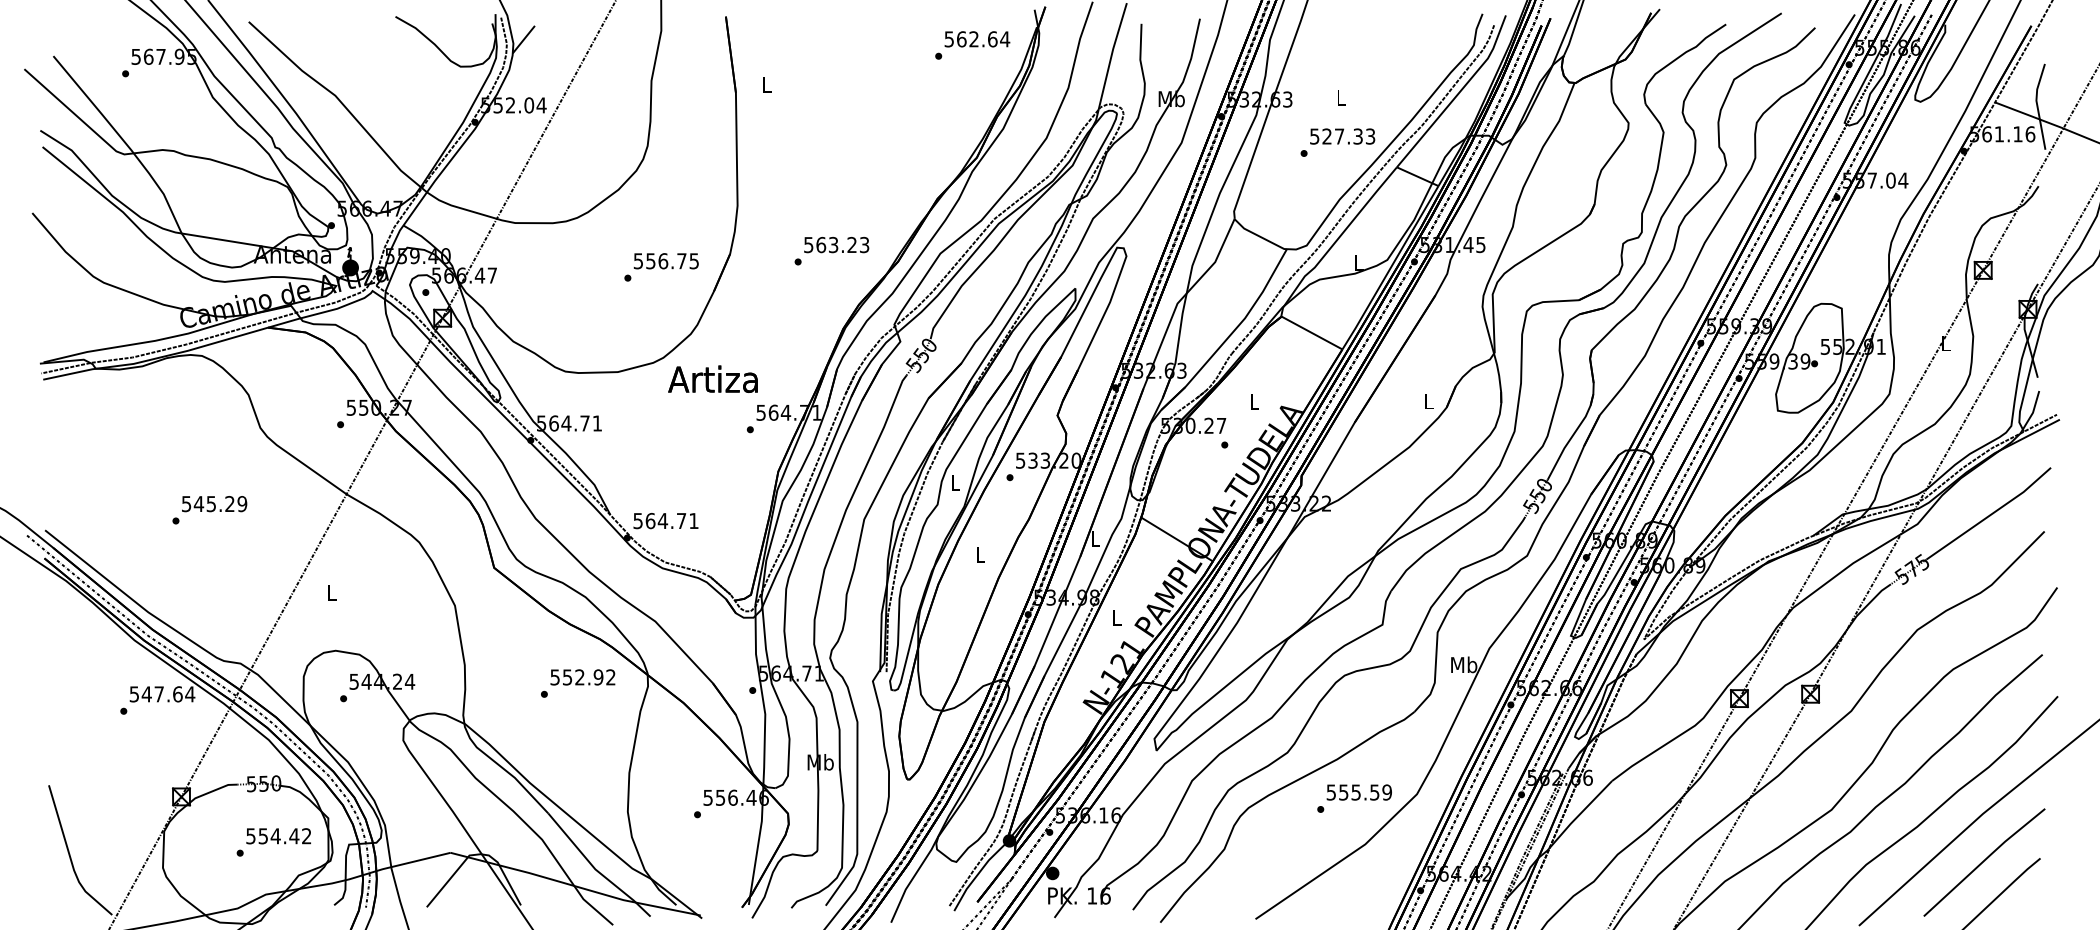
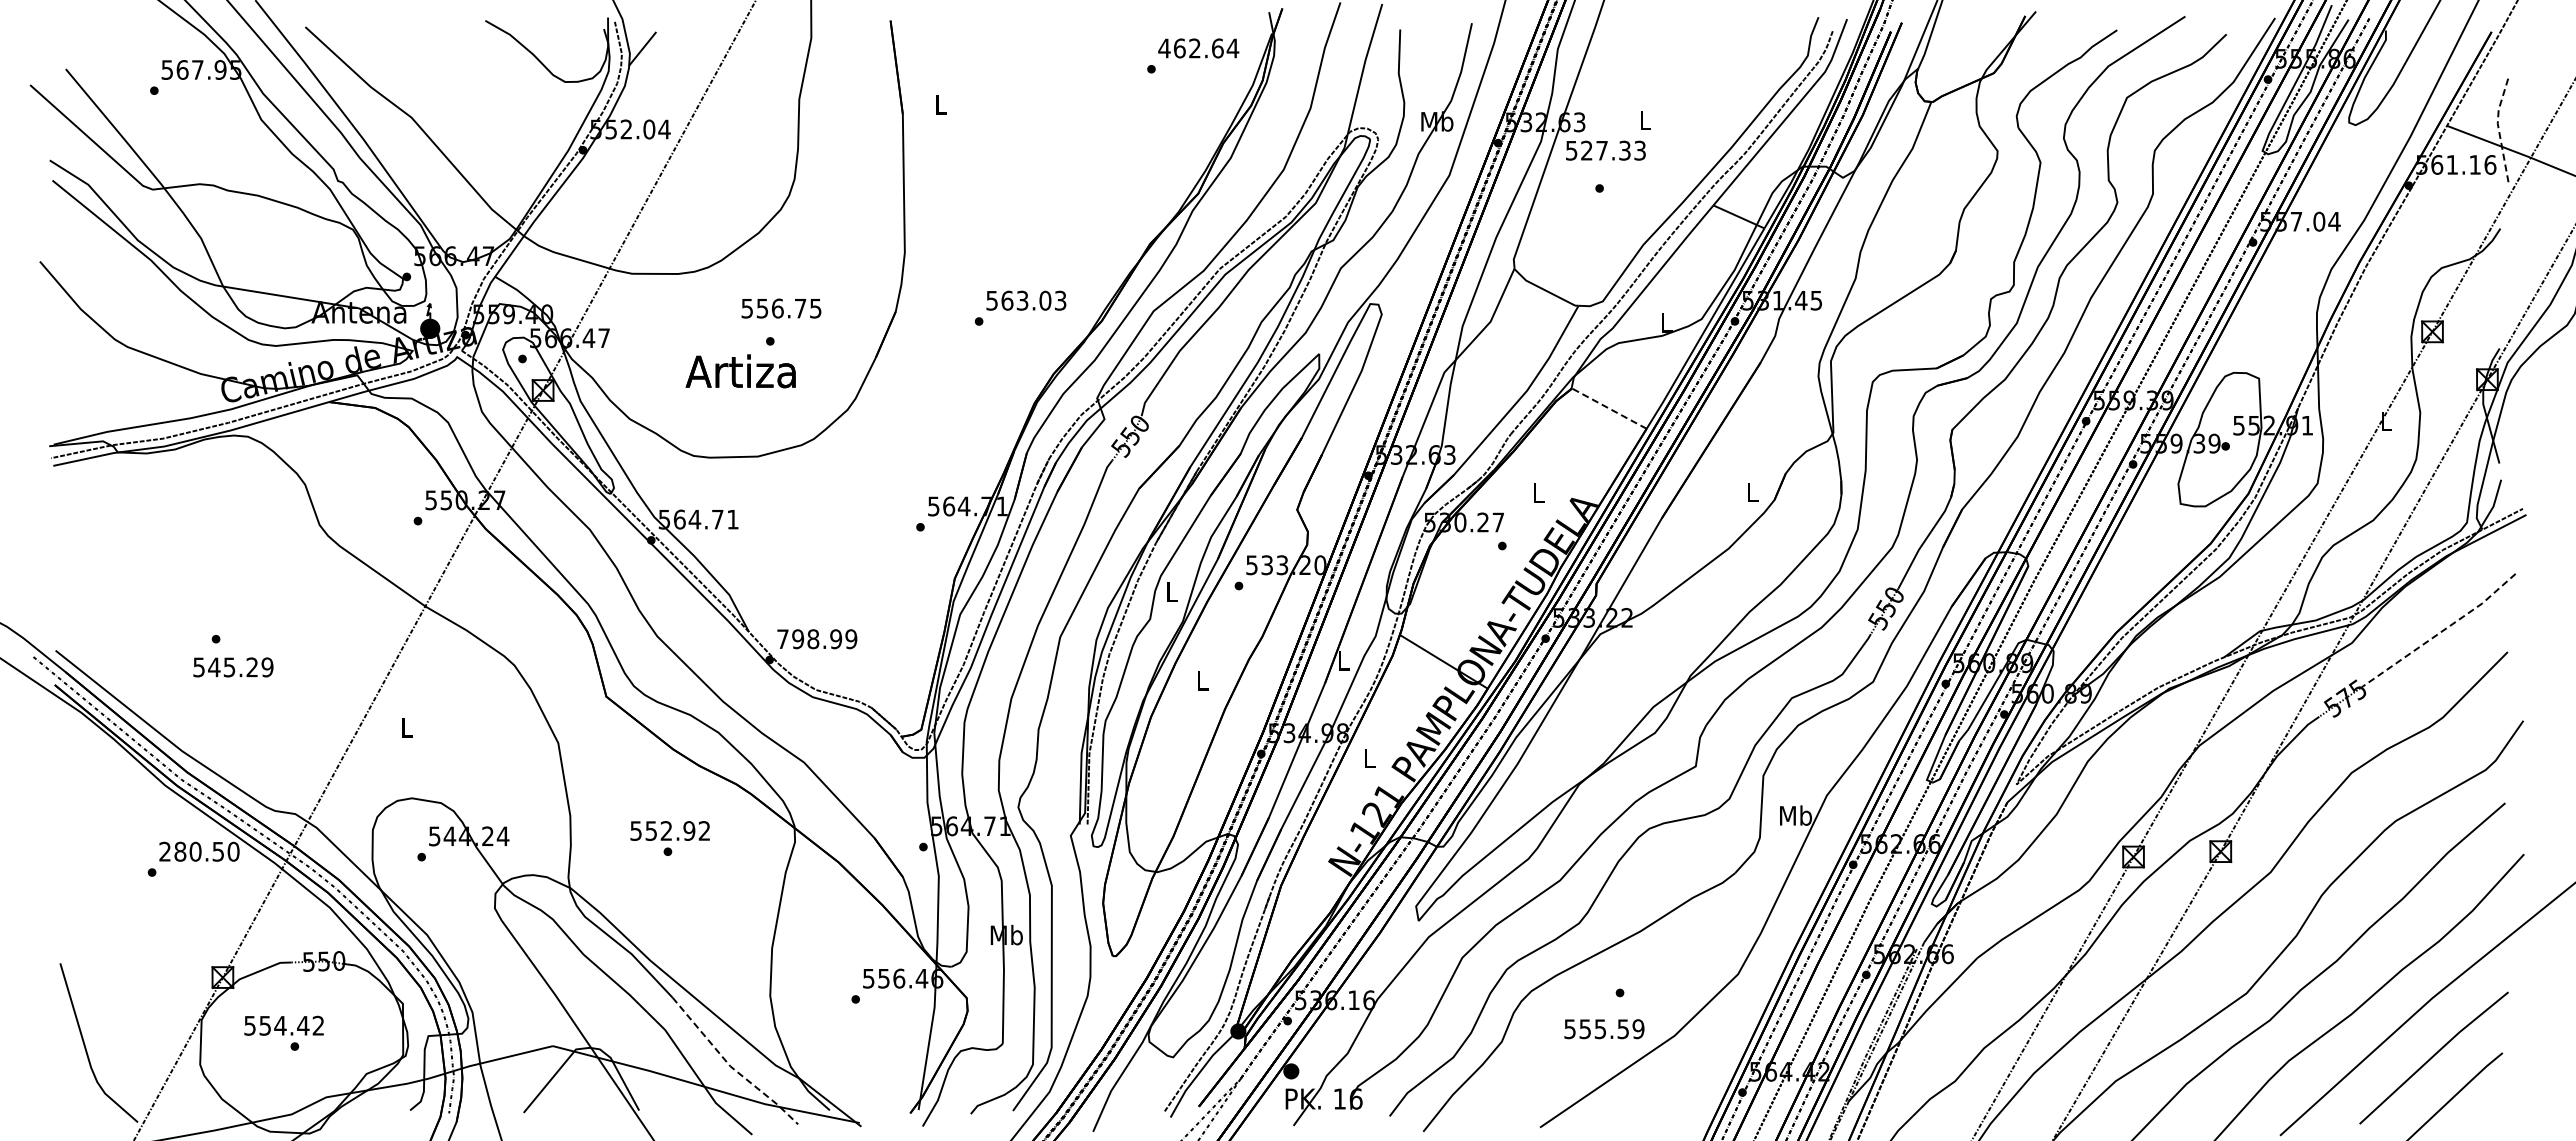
text: (949, 39) -> (1164, 48), 562.64 -> 462.64
line: (2037, 106) -> (2498, 130), solid -> dashed
text: (1342, 136) -> (1605, 150), moved
text: (852, 244) -> (1045, 300), 563.23 -> 563.03
text: (666, 261) -> (781, 308), moved
line: (1312, 332) -> (1609, 408), solid -> dashed
text: (712, 379) -> (740, 371), moved
text: (214, 504) -> (233, 667), moved
line: (1990, 514) -> (2441, 631), solid -> dashed
text: (666, 521) -> (817, 639), 564.71 -> 798.99
text: (582, 677) -> (669, 830), moved
text: (162, 694) -> (199, 851), 547.64 -> 280.50
text: (1359, 792) -> (1604, 1029), moved
text: (278, 836) -> (283, 1025), moved
line: (595, 869) -> (730, 1066), solid -> dashed

